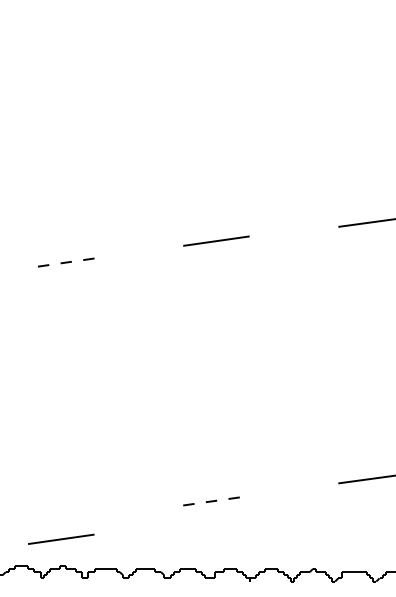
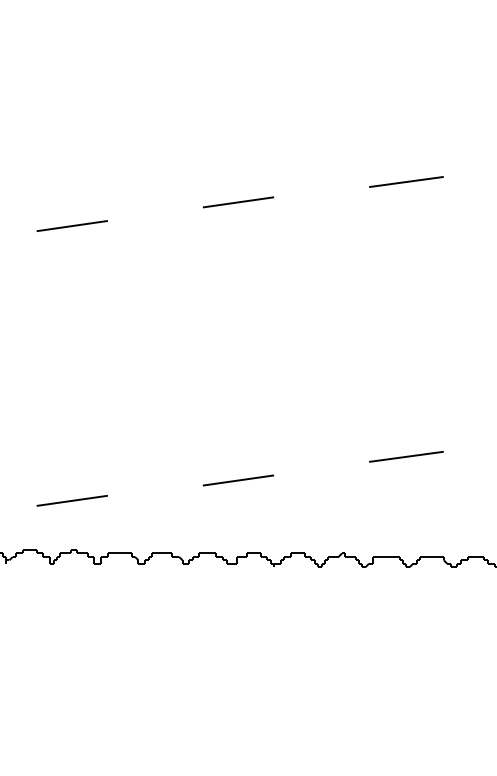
line: (61, 263) -> (72, 226), dashed -> solid
line: (216, 500) -> (238, 480), dashed -> solid
line: (60, 539) -> (71, 500), moved

